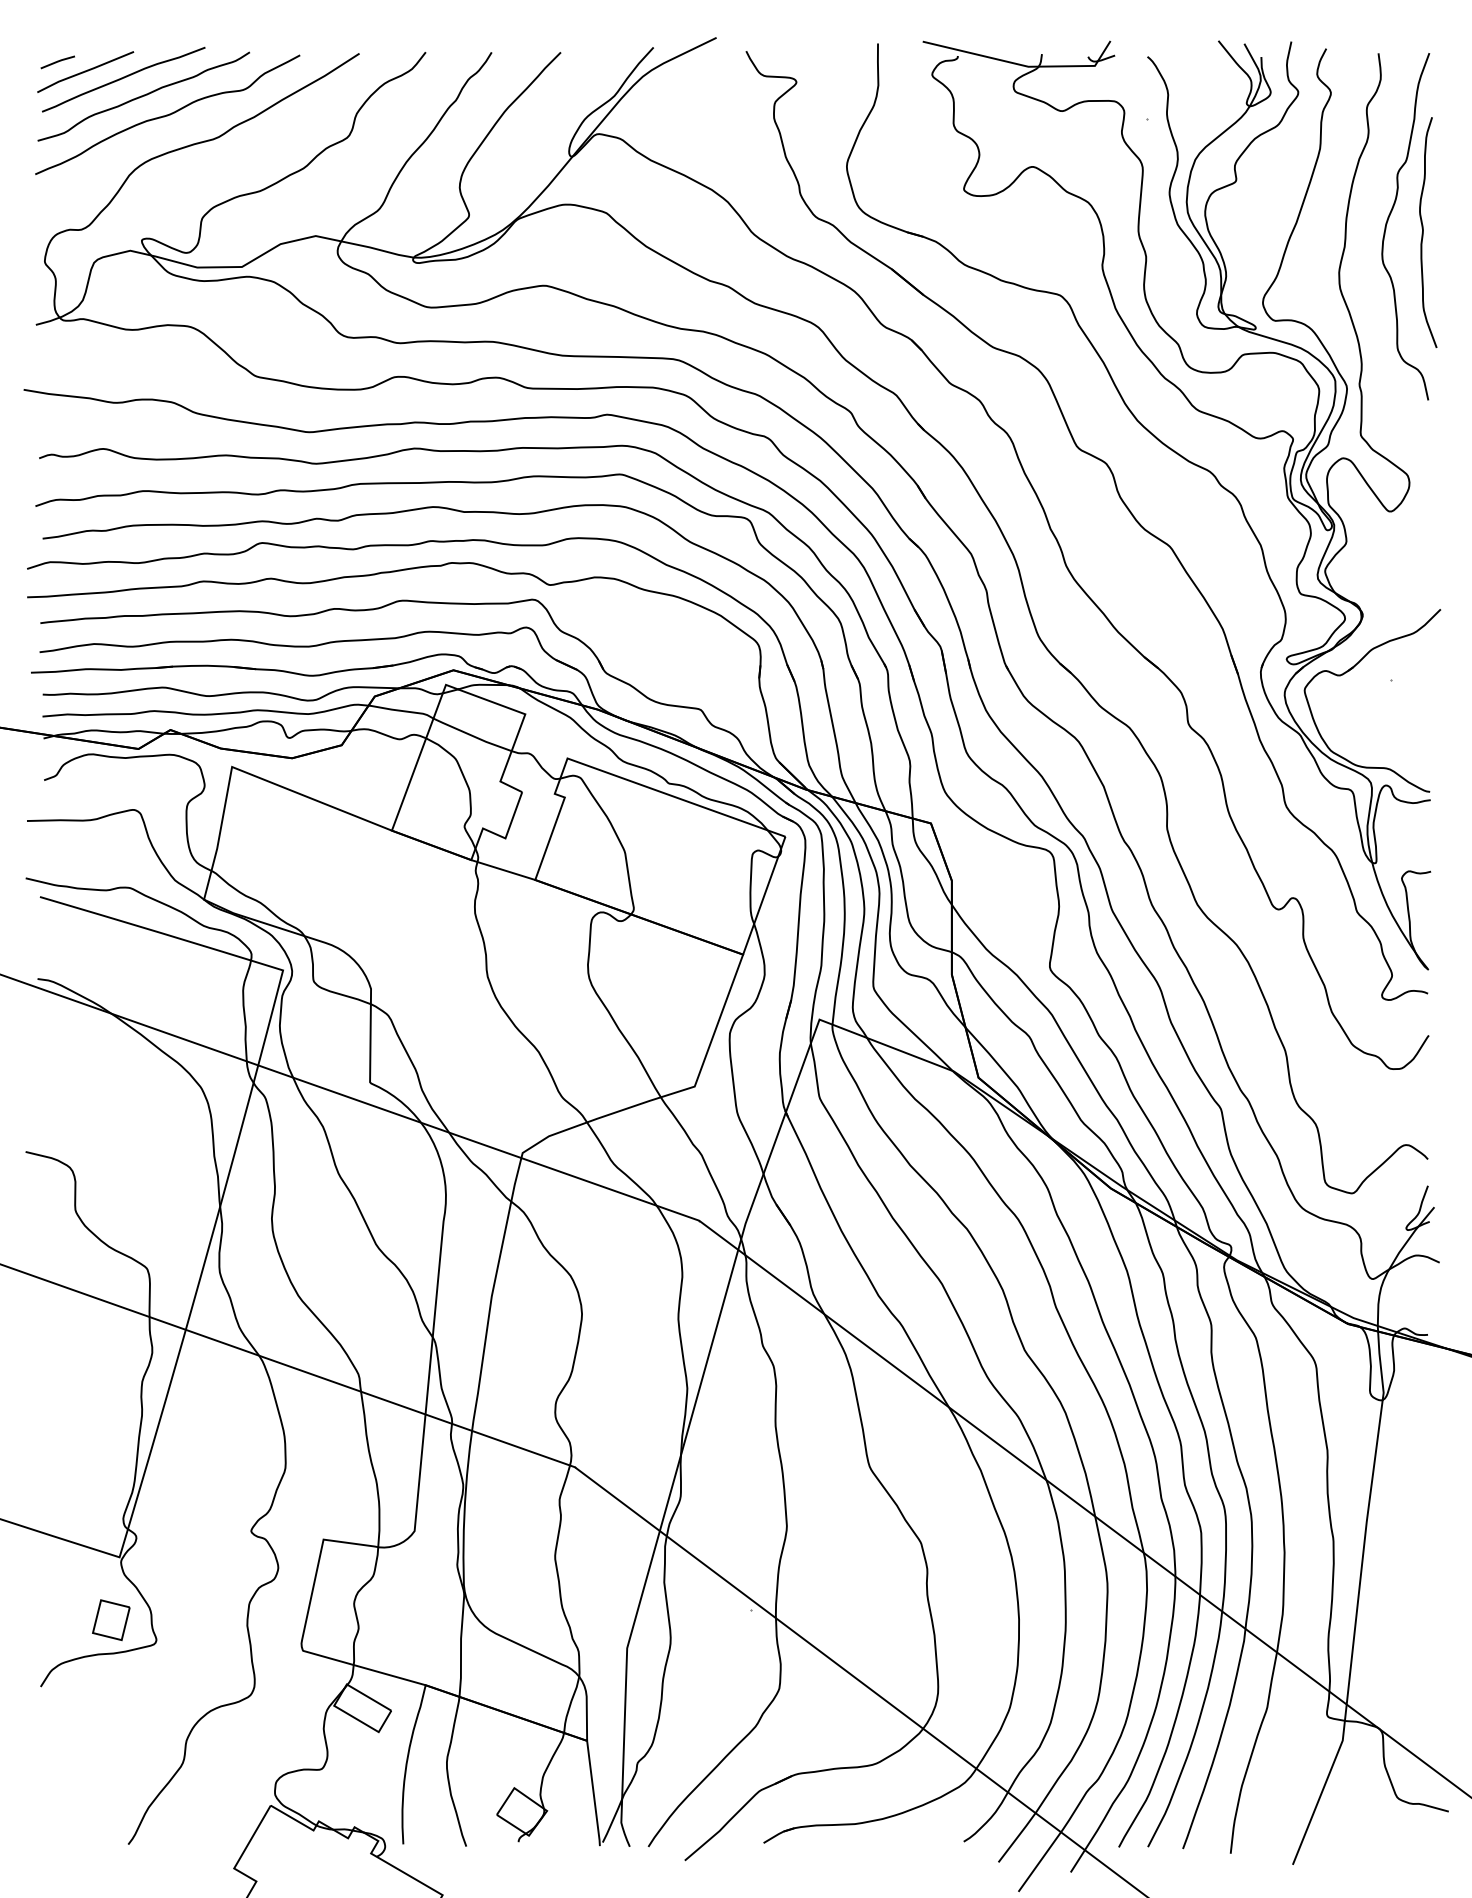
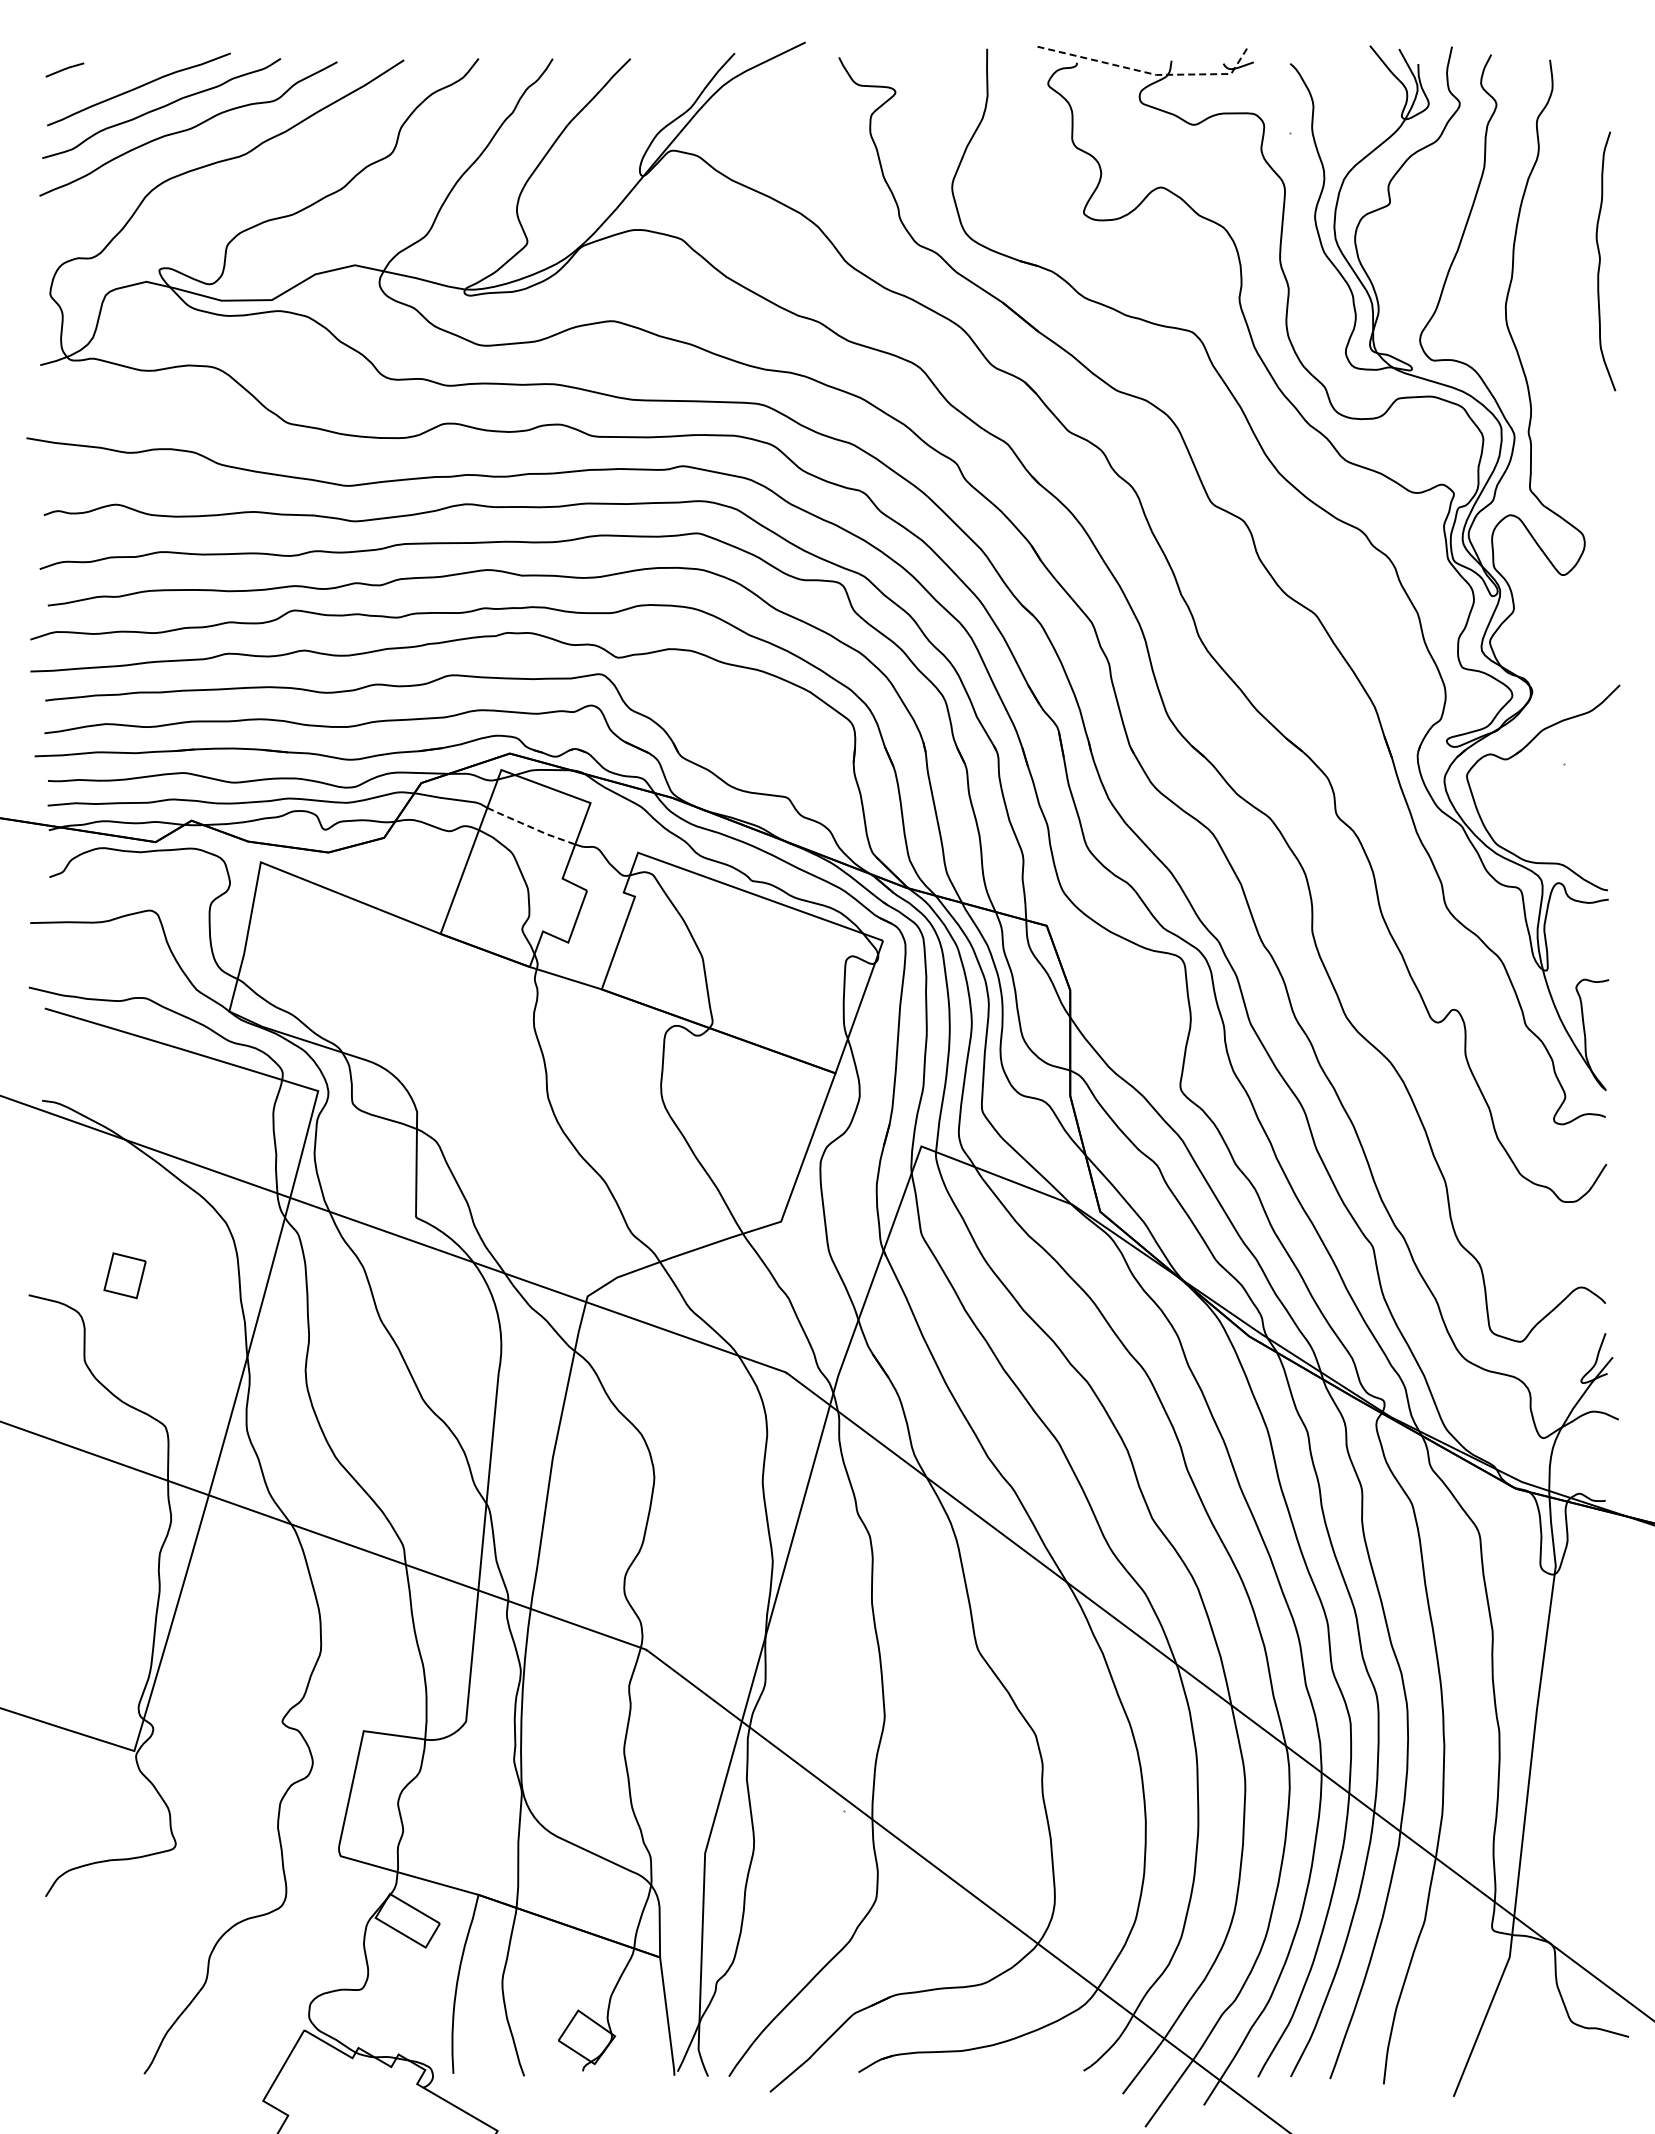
line: (1023, 65) -> (1150, 73), solid -> dashed
line: (85, 71) -> (95, 80), removed
curve: (1388, 220) -> (1561, 247), removed
line: (472, 736) -> (531, 827), solid -> dashed
part: (110, 1619) -> (124, 1275), moved

